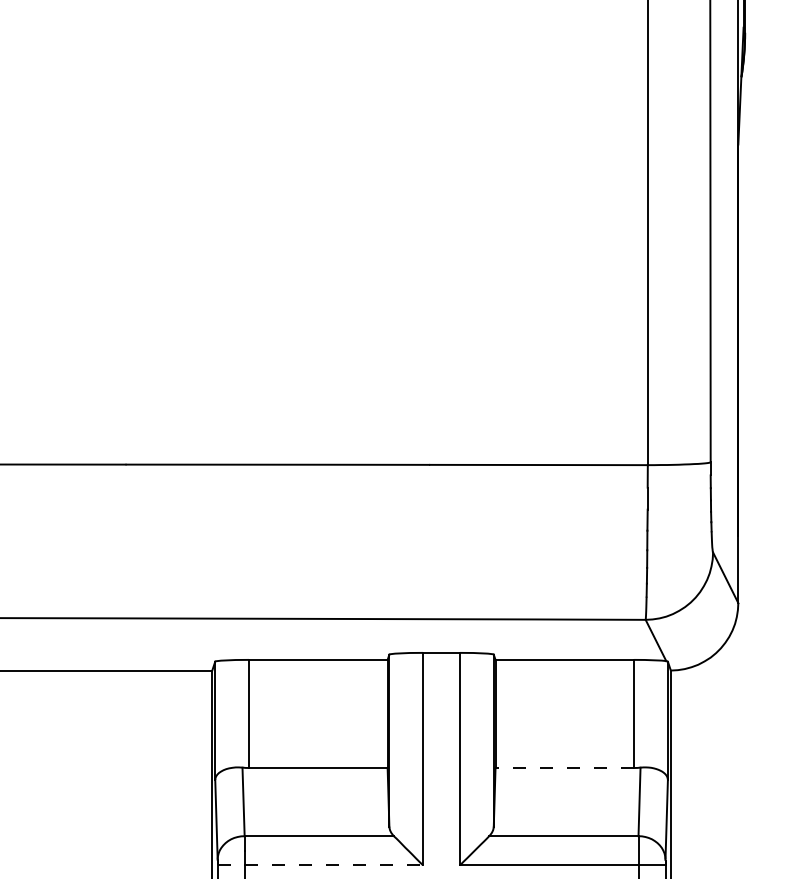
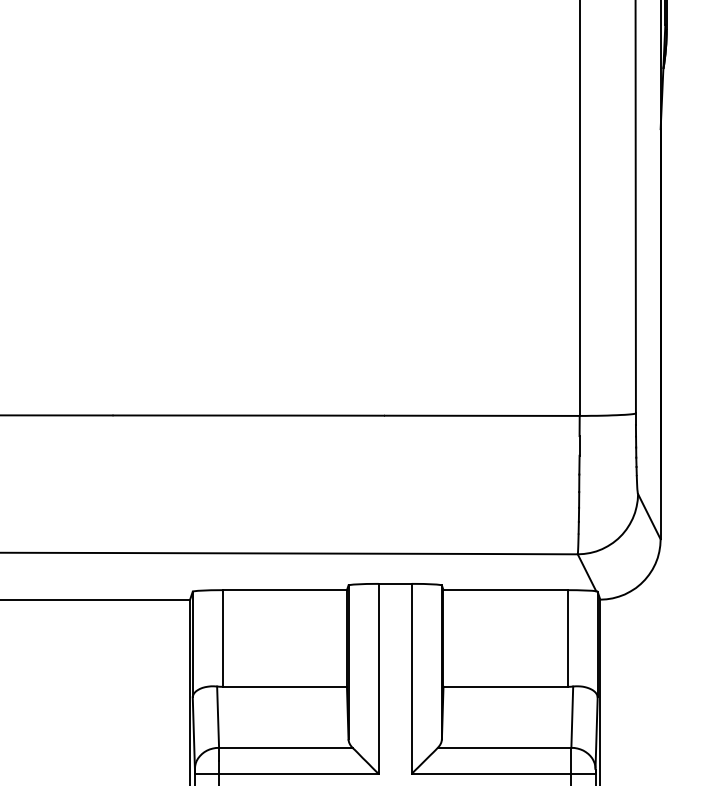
line: (564, 767) -> (505, 686), dashed -> solid
line: (320, 865) -> (286, 774), dashed -> solid

